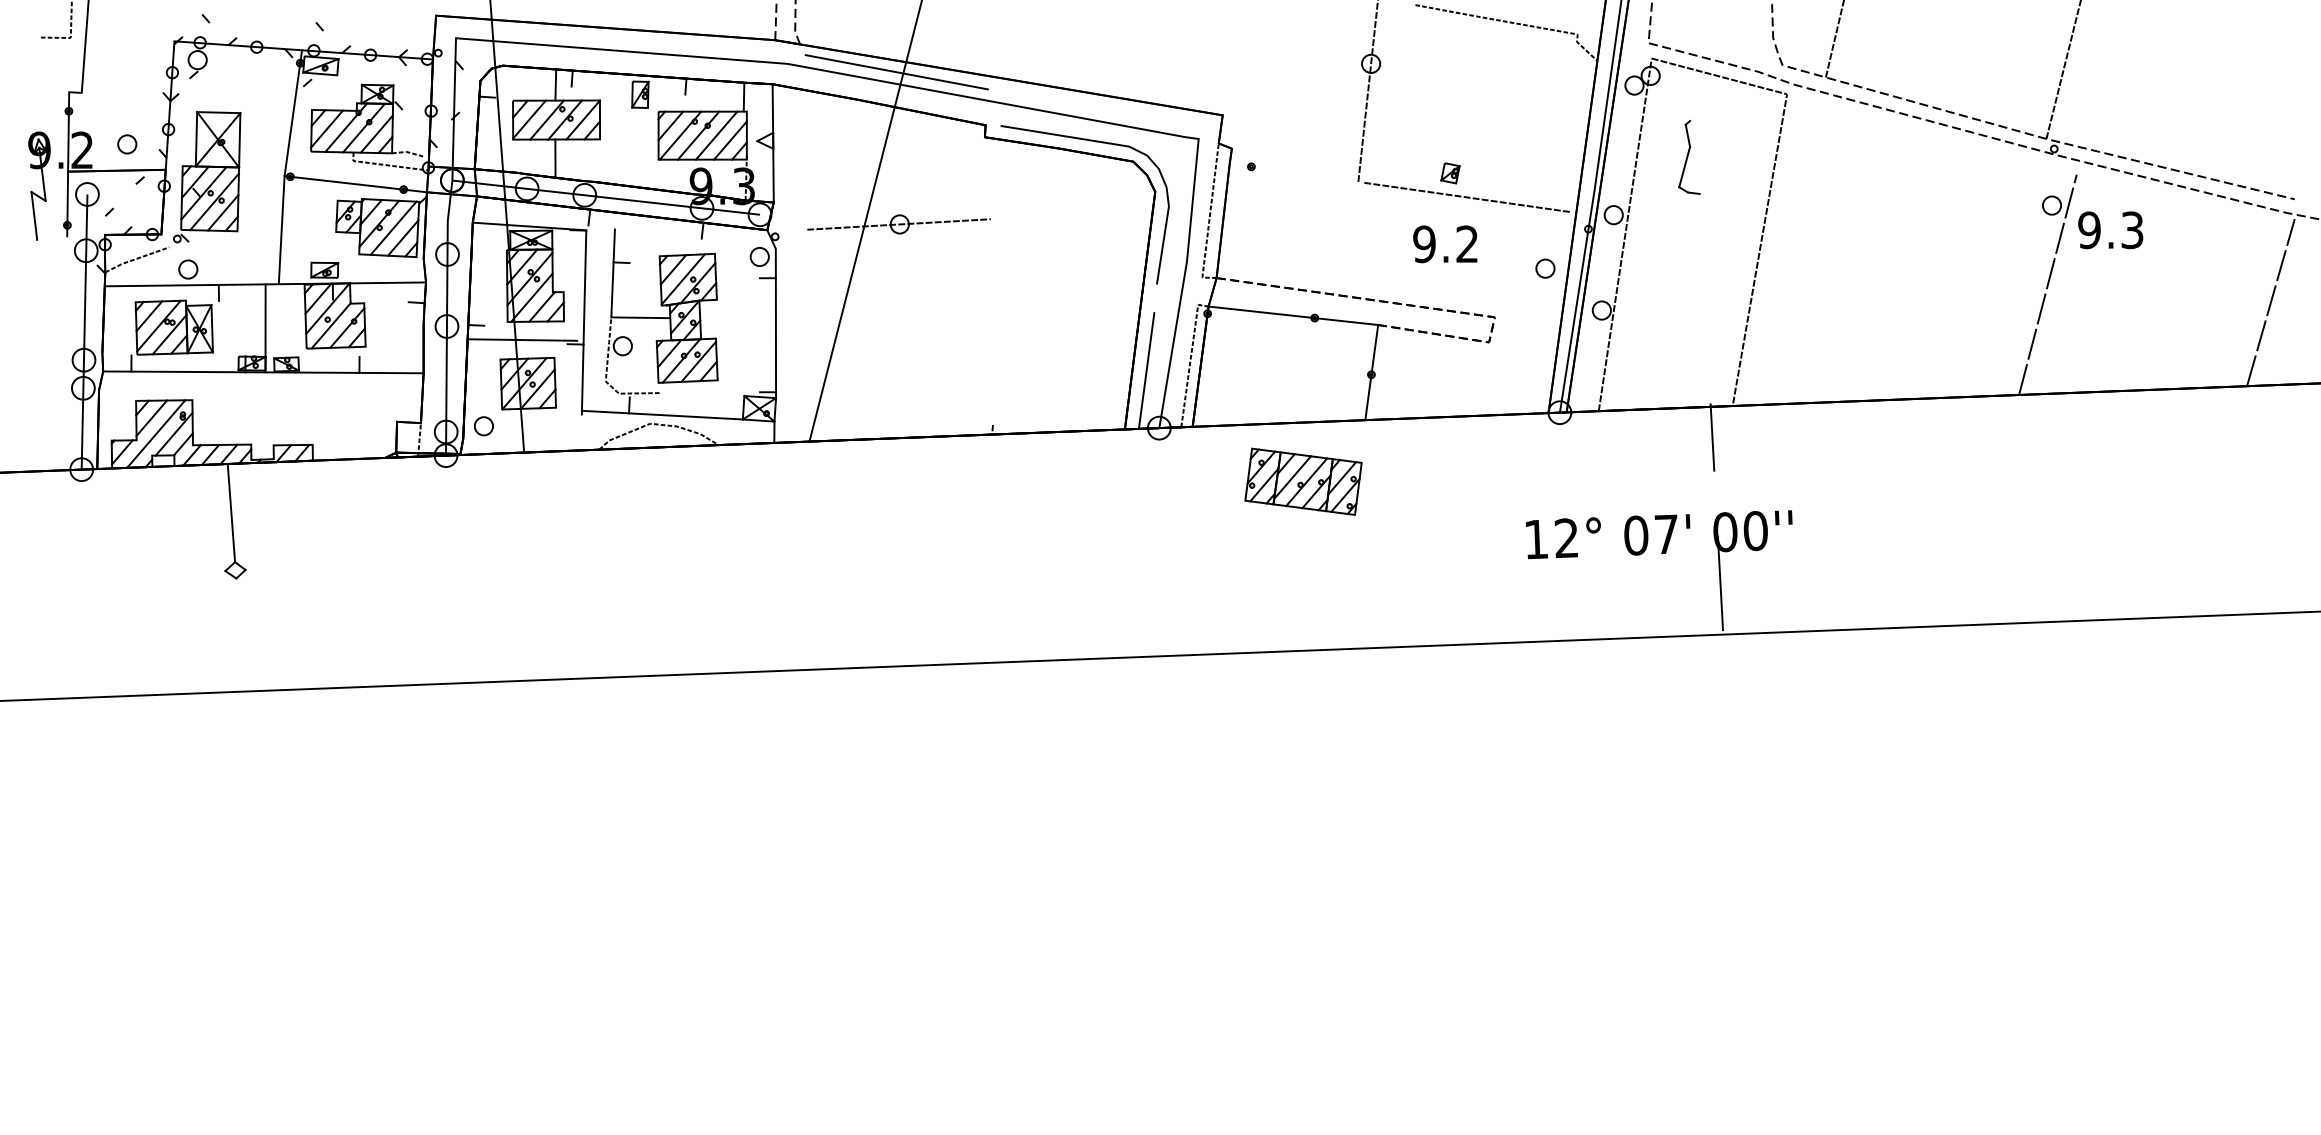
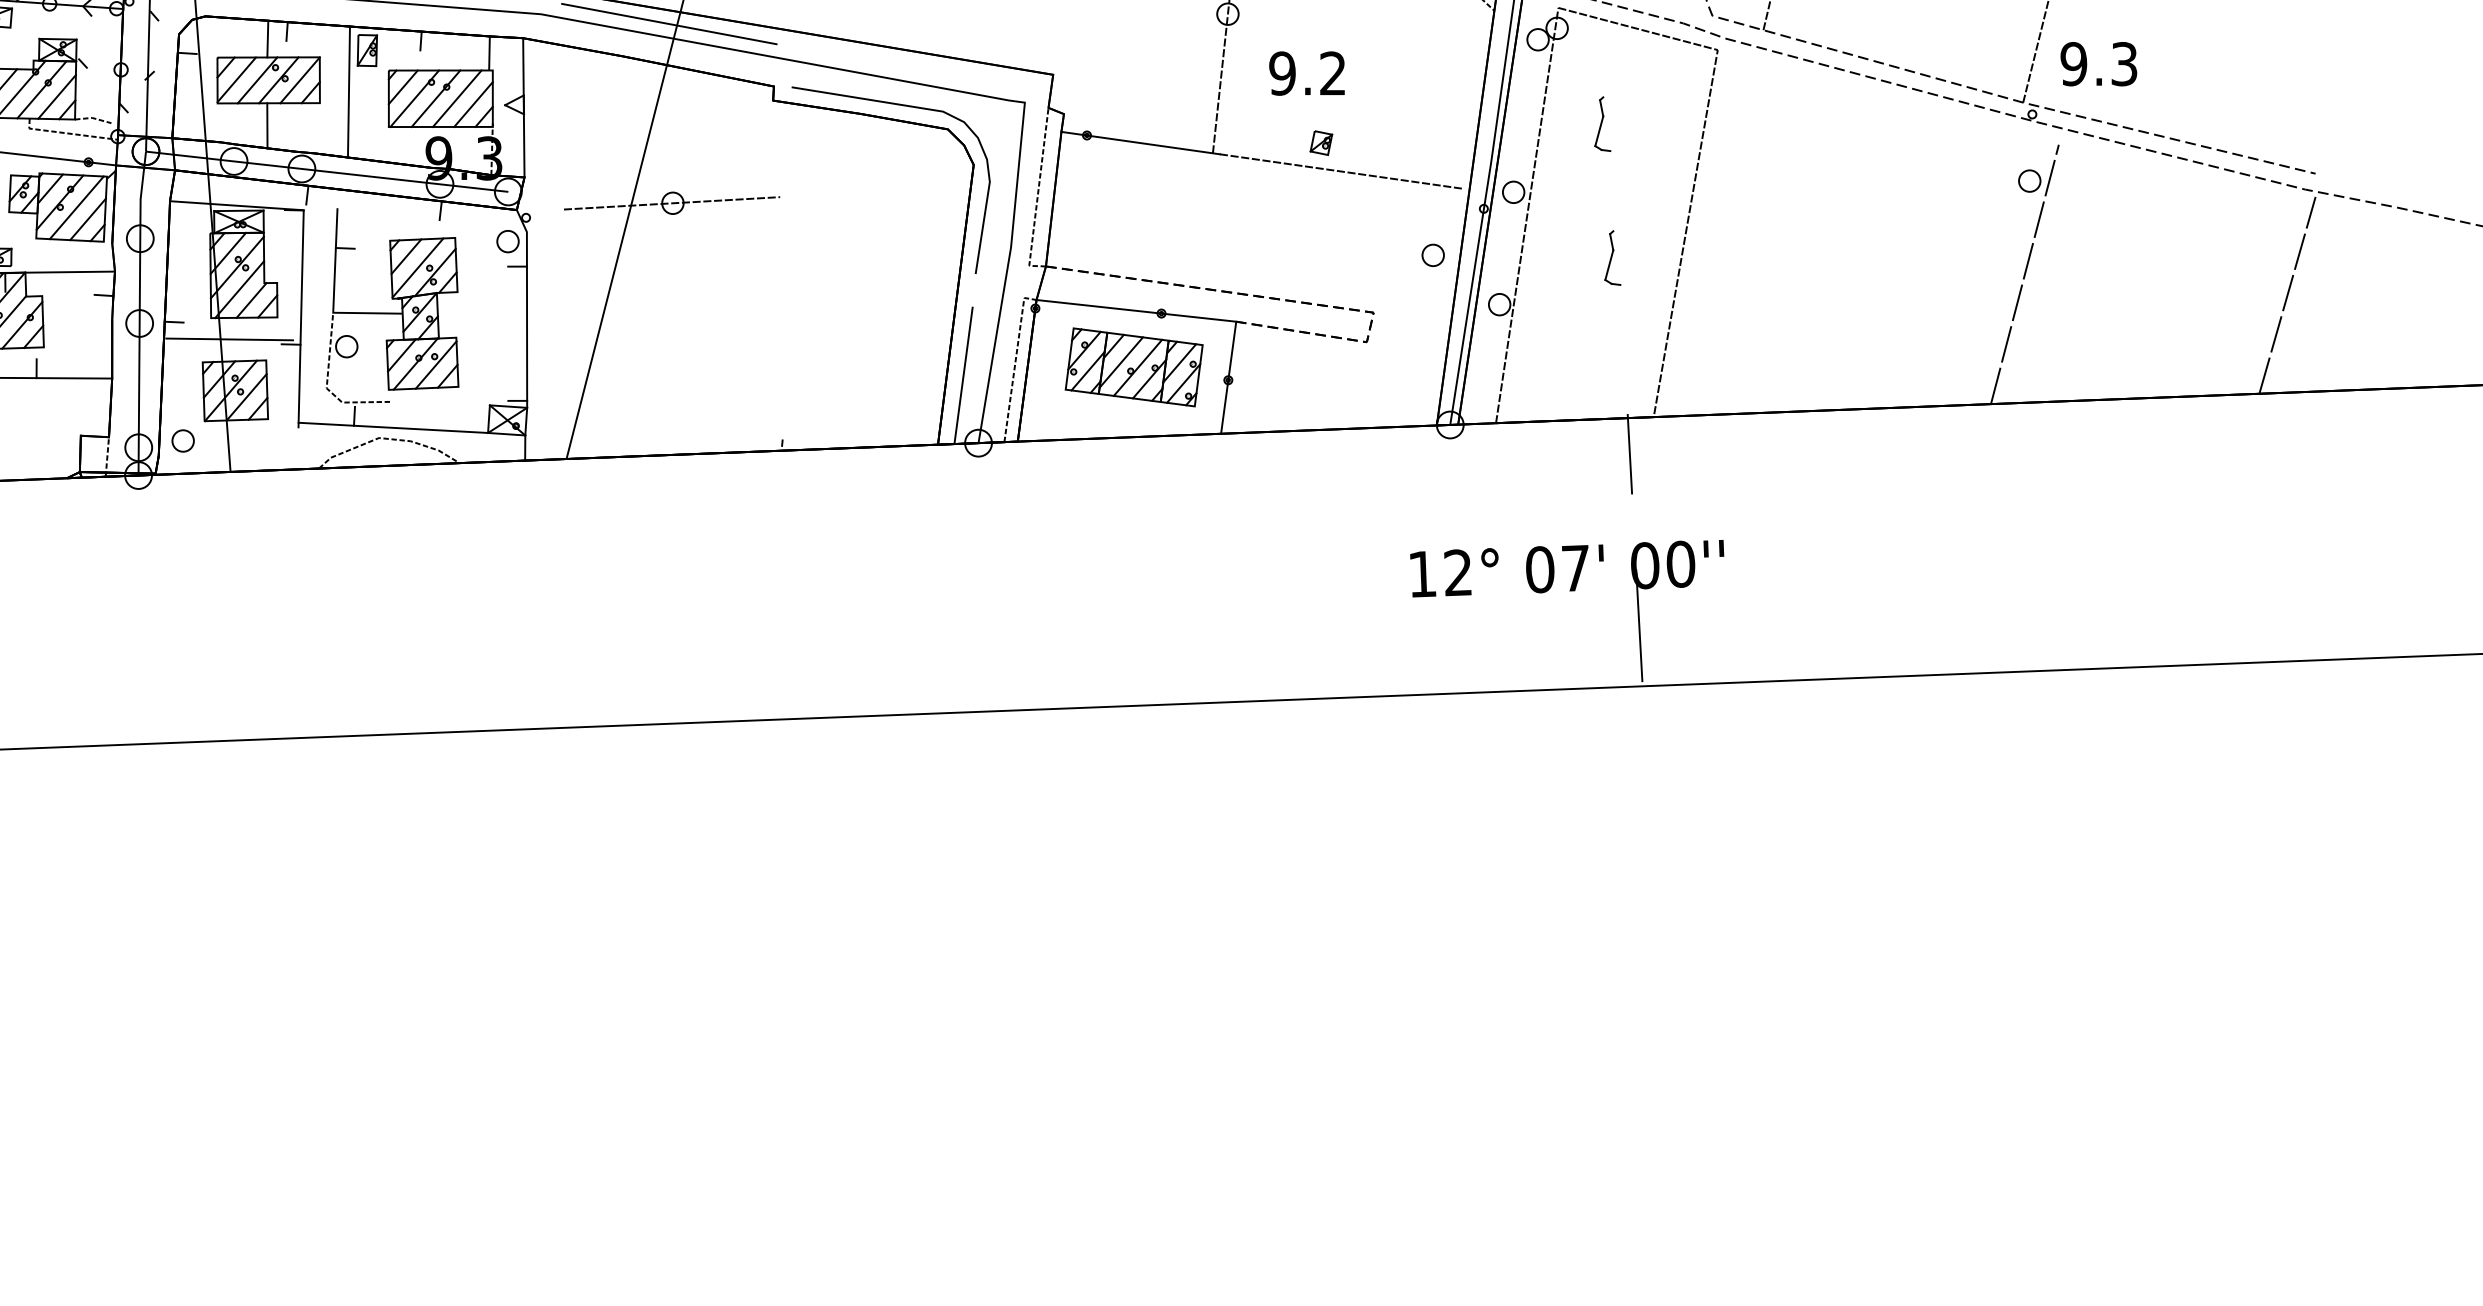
line: (624, 129) -> (348, 91), added
part: (1689, 156) -> (1602, 123), size x0.62
line: (1296, 172) -> (1140, 142), added
text: (2110, 230) -> (2098, 64), moved
text: (1445, 244) -> (1307, 73), moved
part: (1697, 270) -> (1612, 257), added
part: (1303, 481) -> (1134, 367), moved

